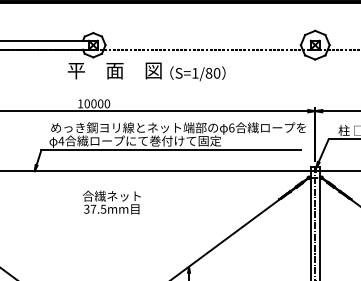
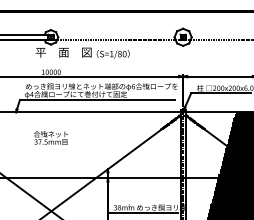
text: (111, 201) -> (50, 137), moved

